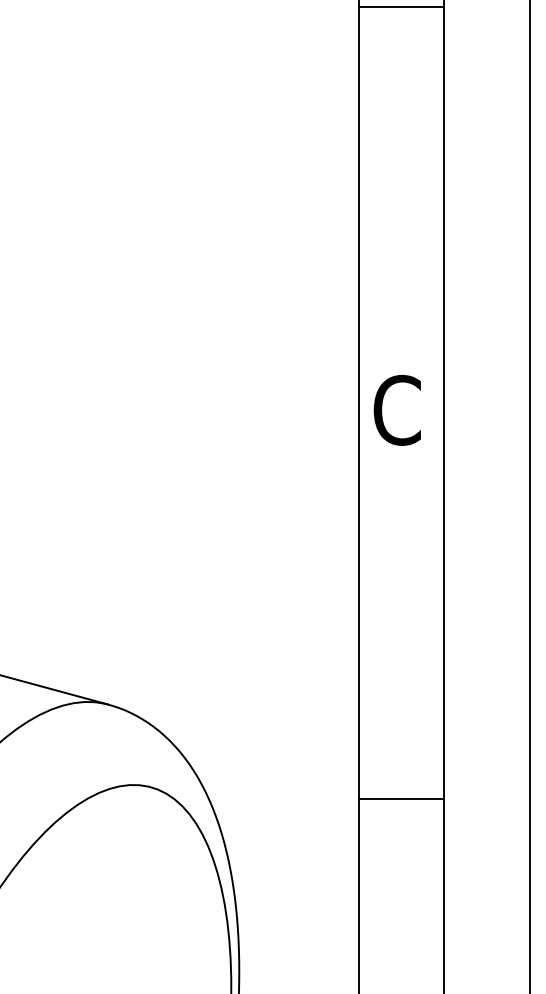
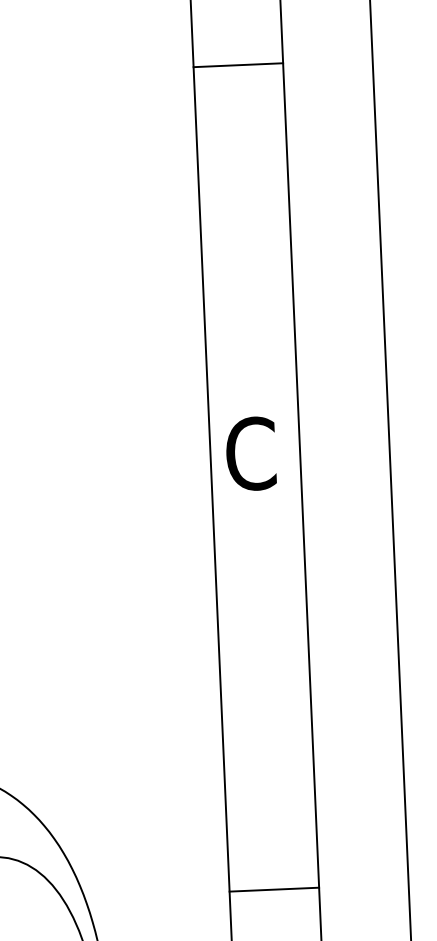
line: (401, 7) -> (238, 65), moved
line: (401, 798) -> (274, 889), moved

